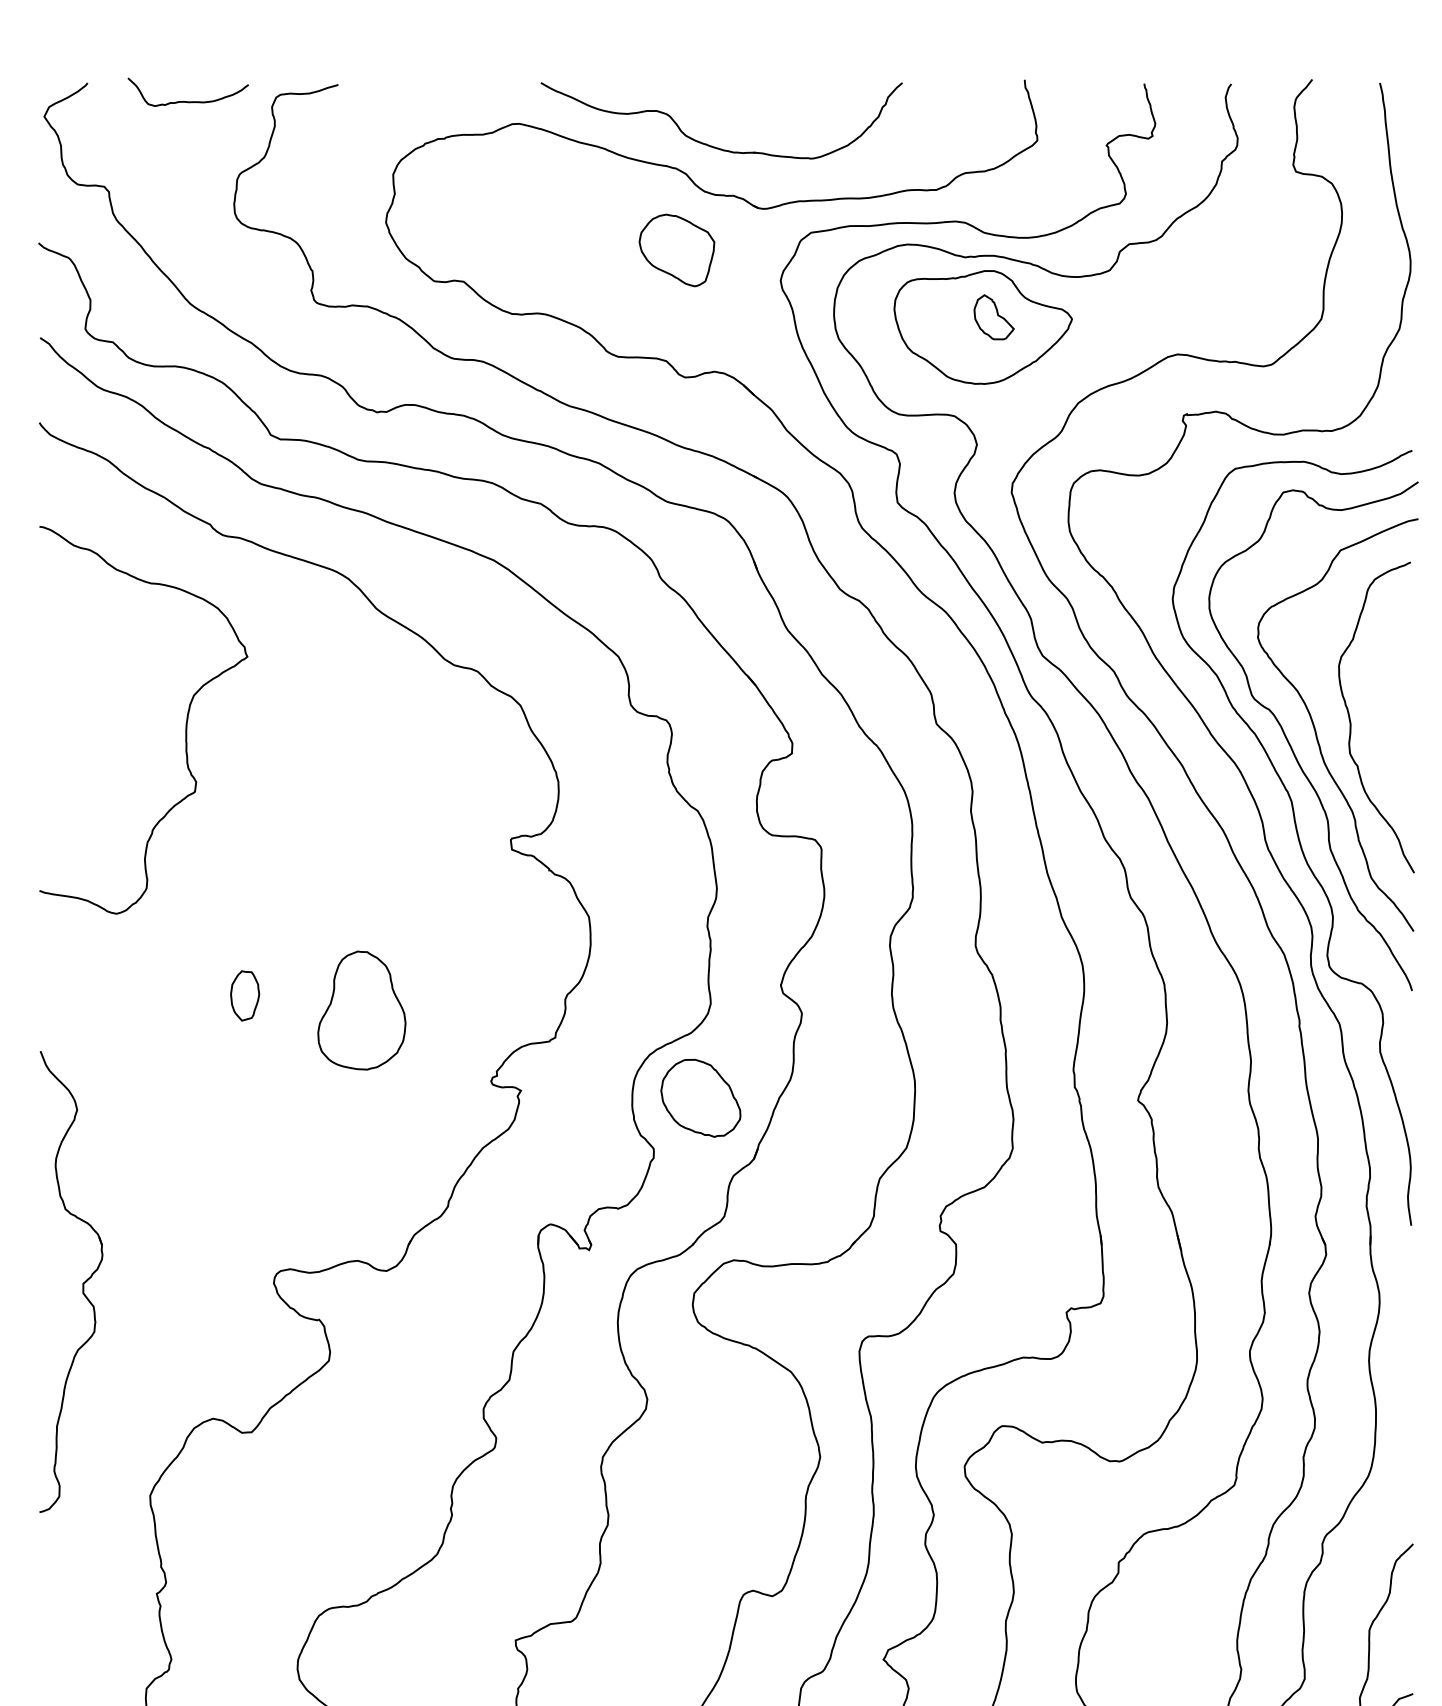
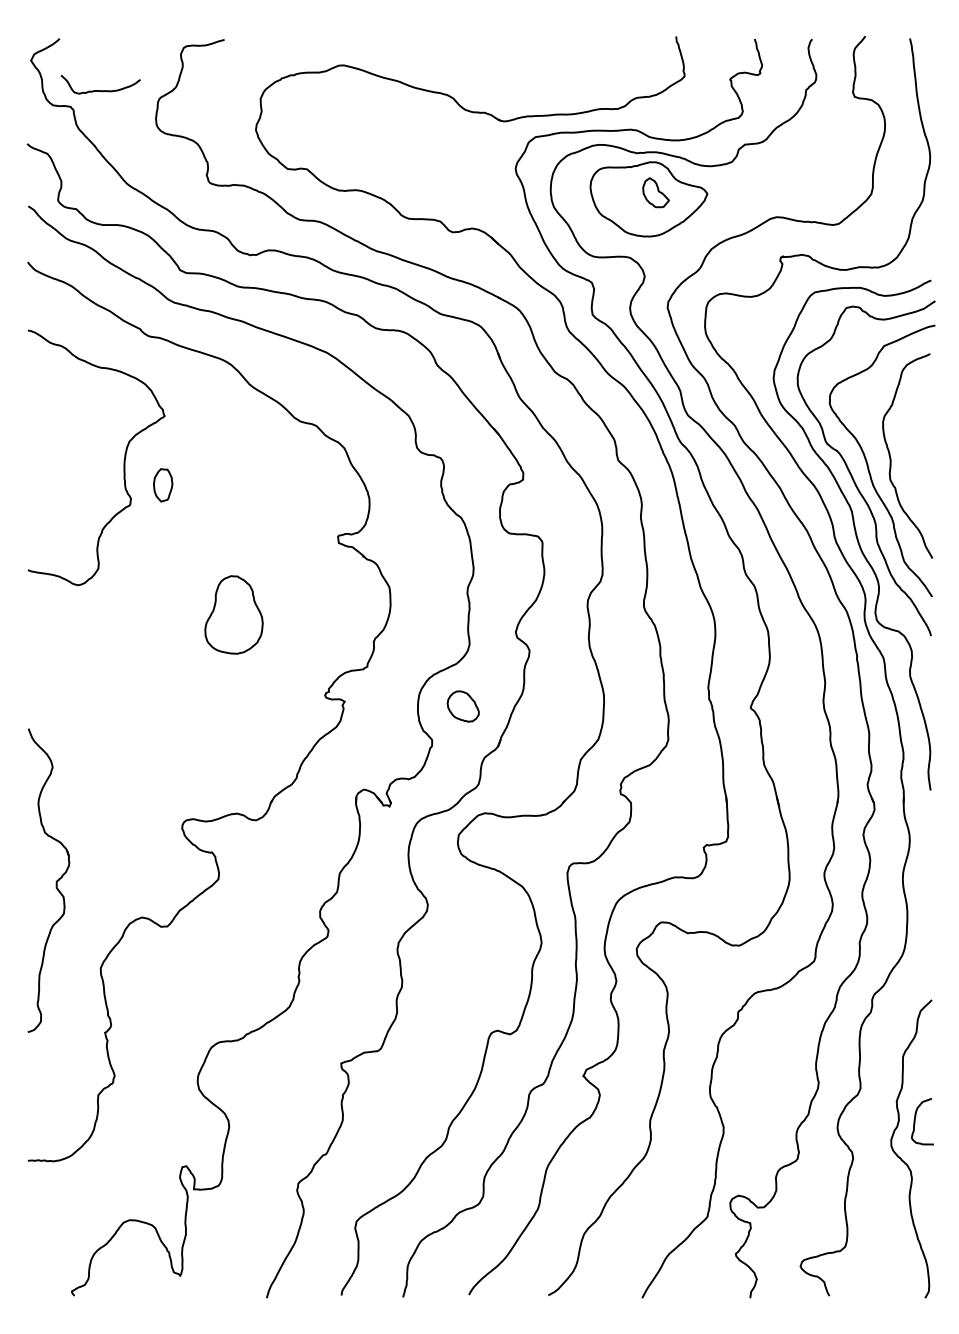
curve: (187, 101) -> (100, 90), moved
part: (713, 145) -> (471, 79), removed
part: (675, 250) -> (446, 148), removed
part: (245, 996) -> (163, 485), moved
part: (361, 1009) -> (233, 614), moved
part: (701, 1098) -> (463, 706), size x0.6
part: (81, 1283) -> (55, 881), moved

